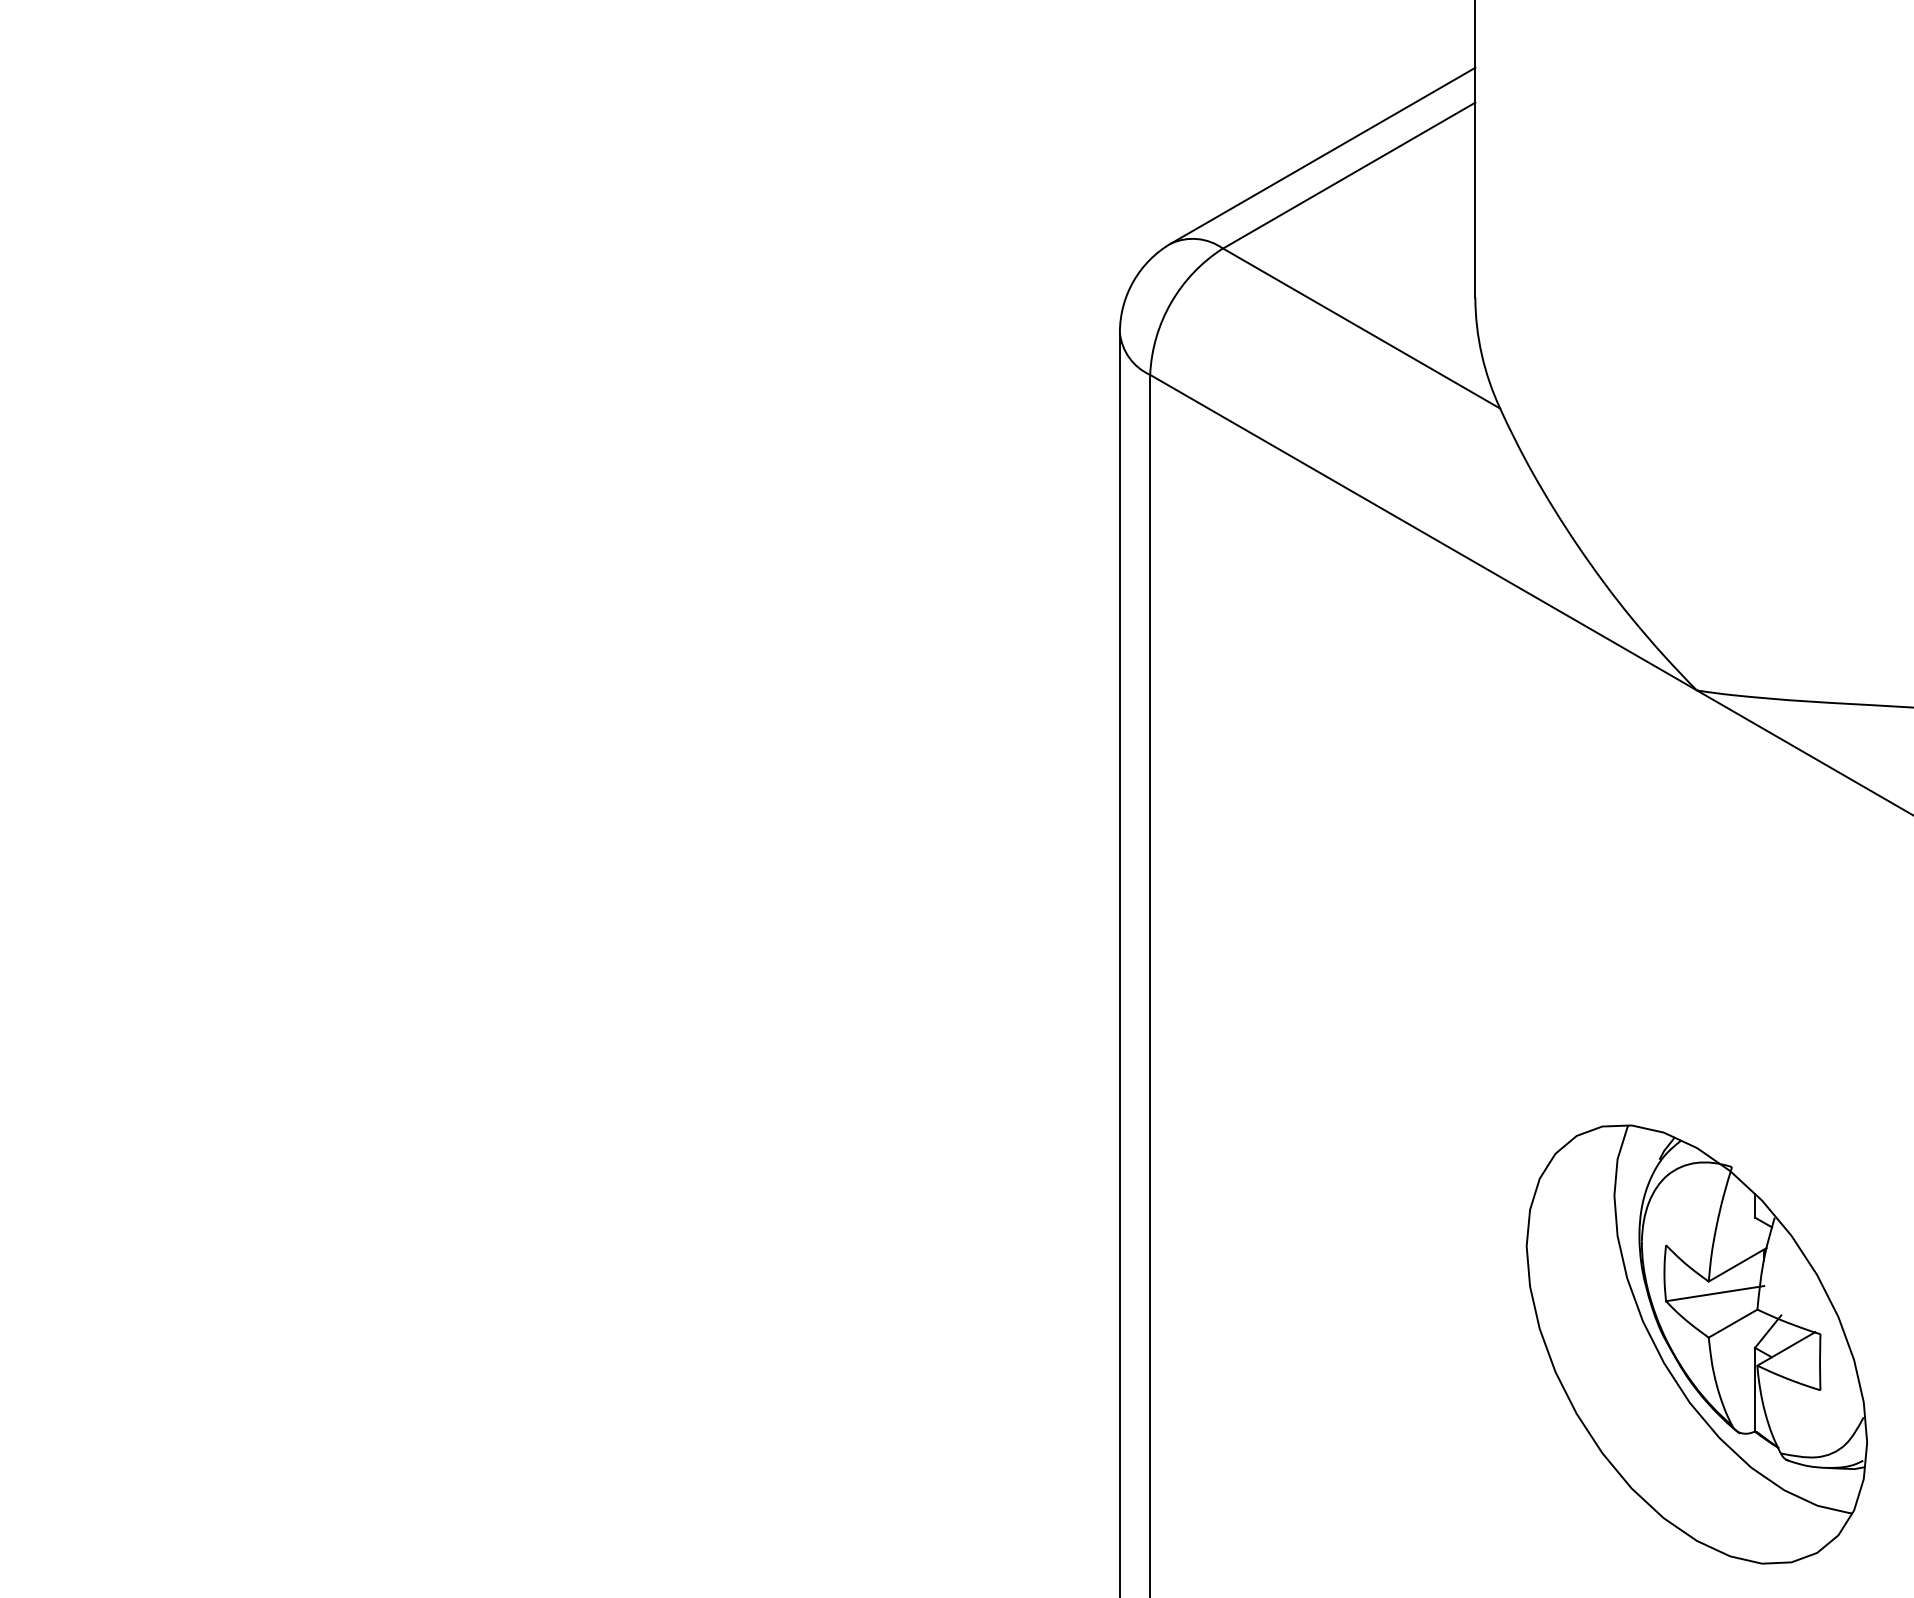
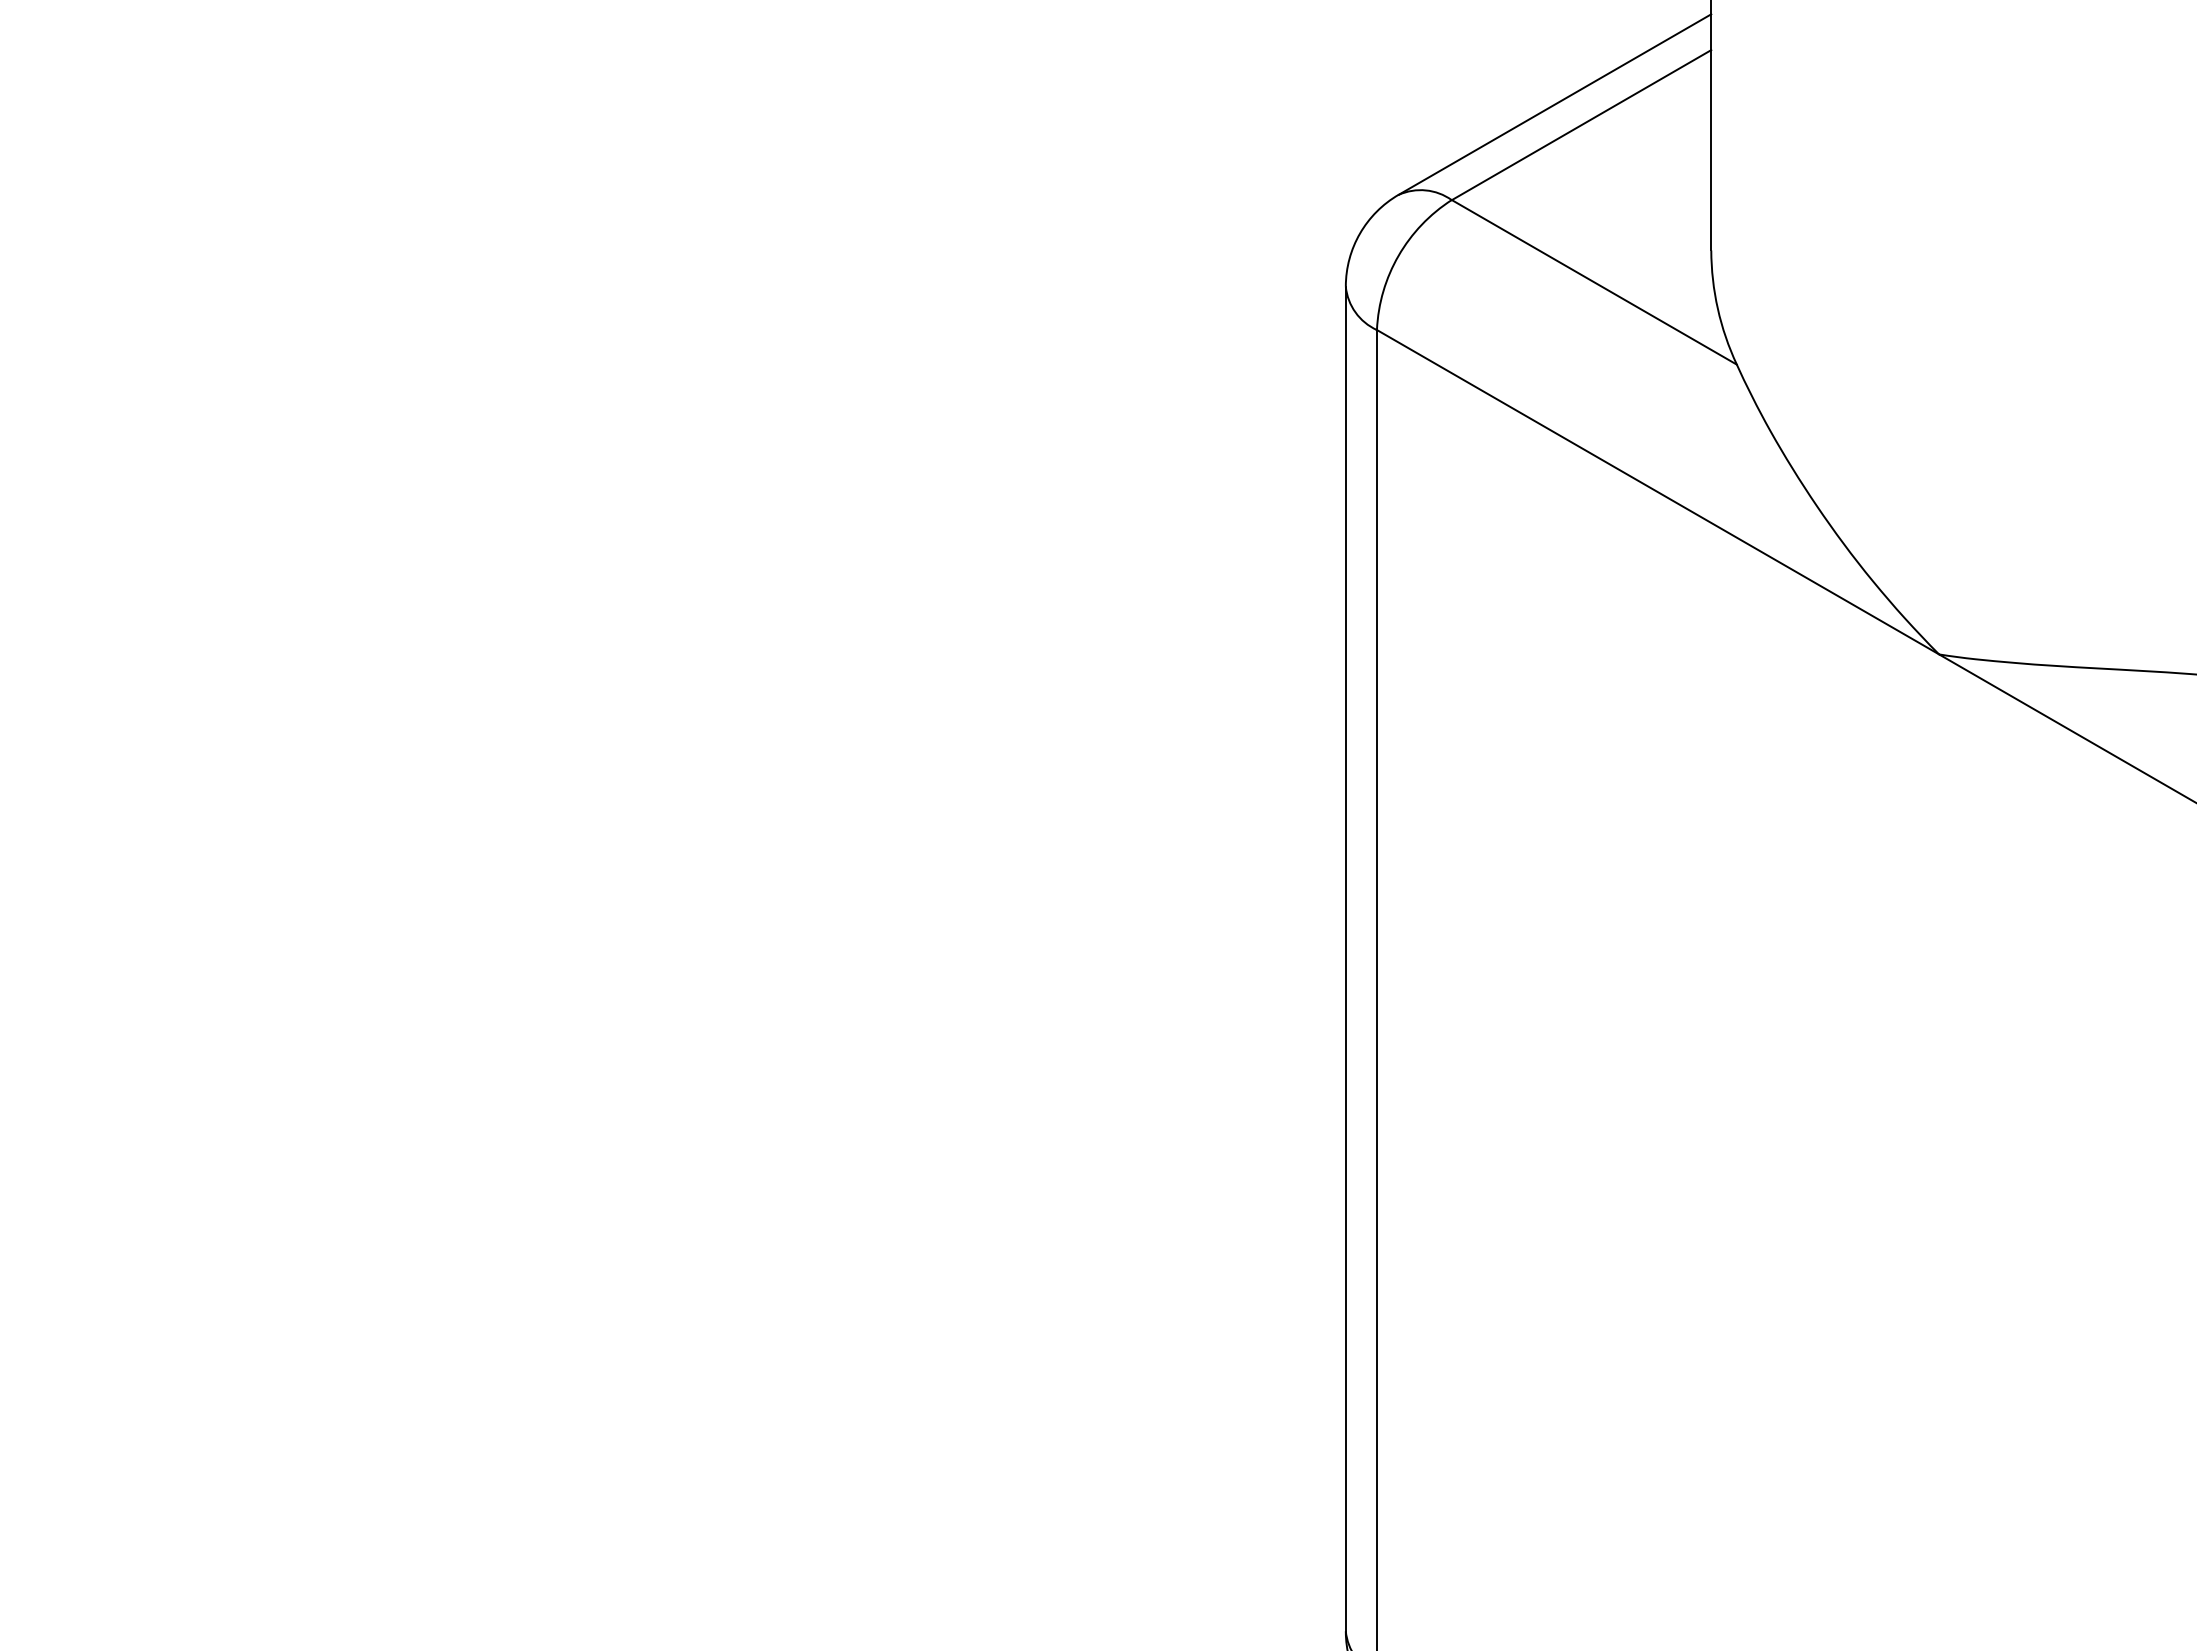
part: (1696, 1344) -> (1938, 1326), removed

